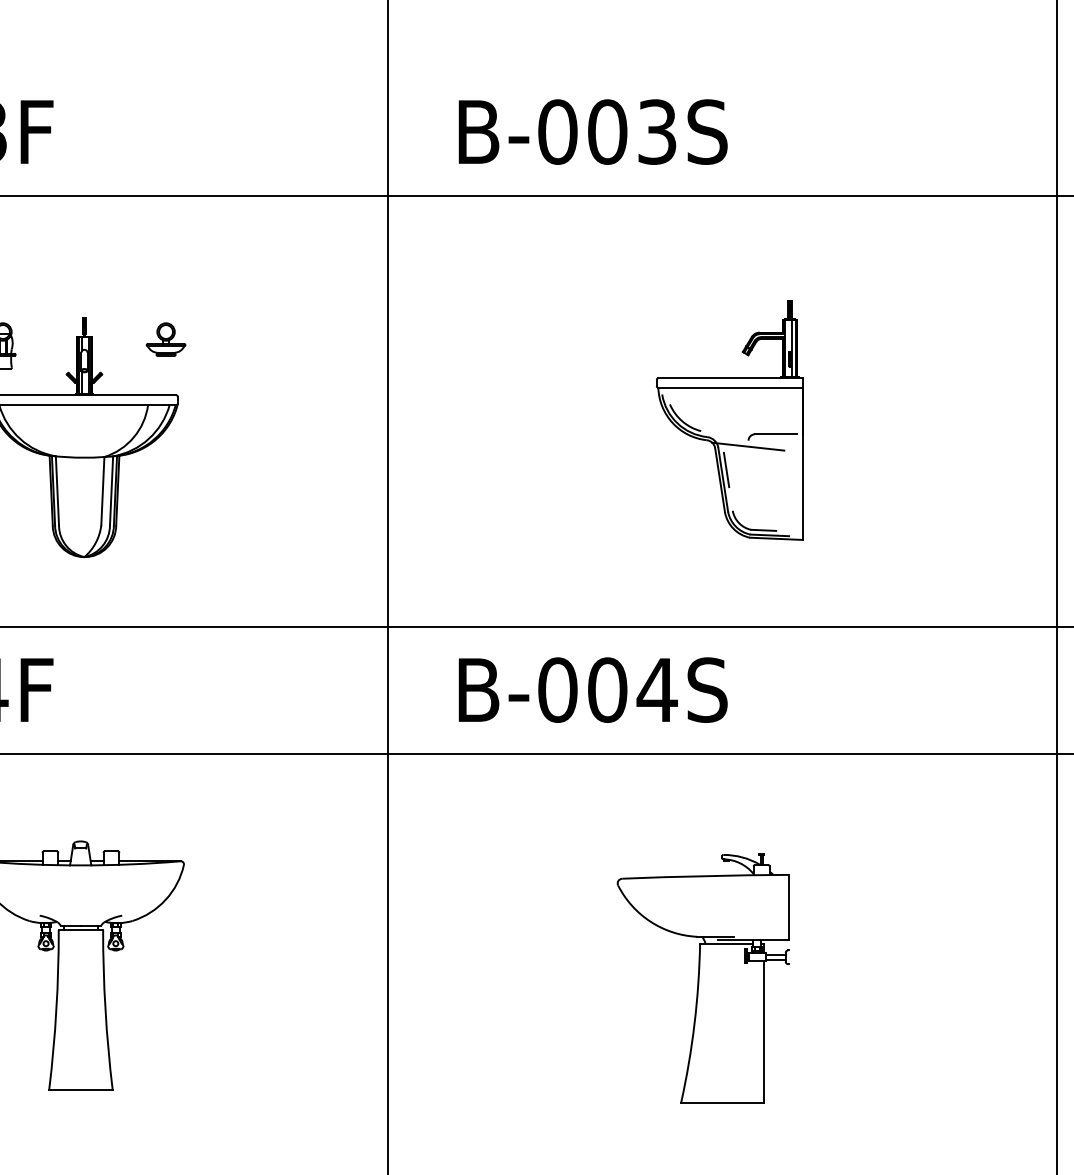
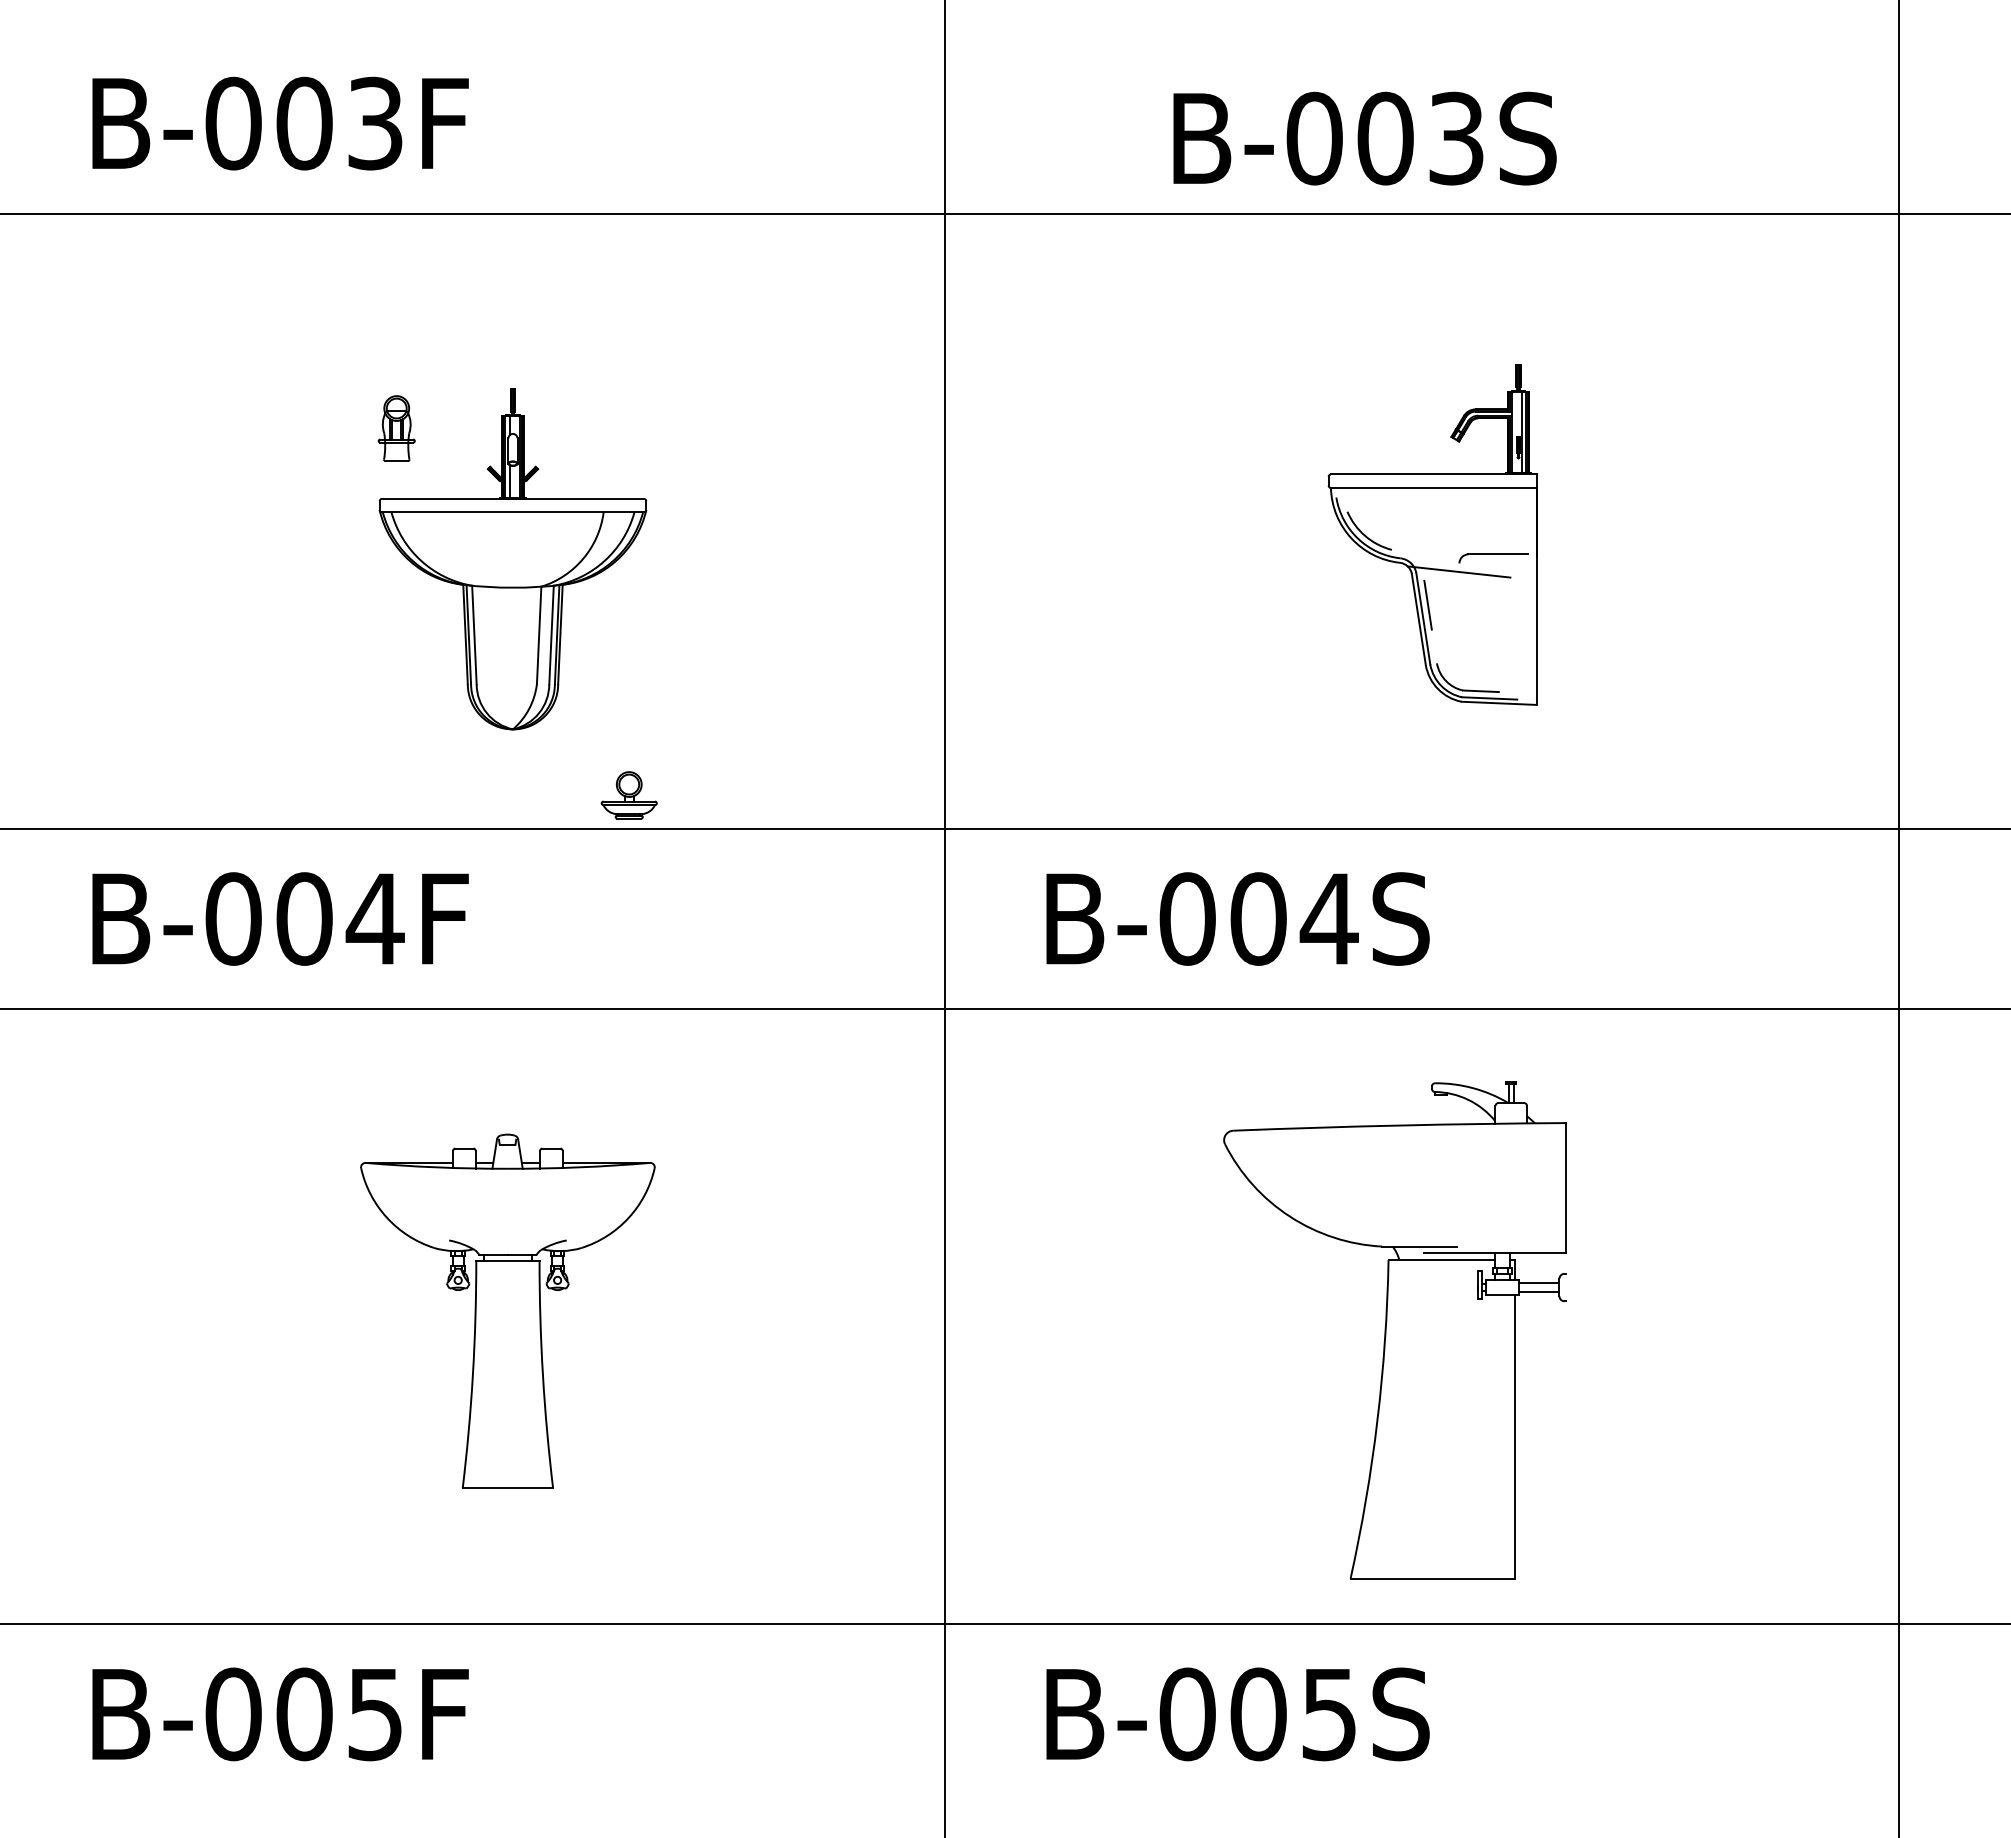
text: (592, 132) -> (1364, 138), moved
part: (165, 339) -> (628, 795), moved
part: (702, 978) -> (1394, 1330), size x1.4

